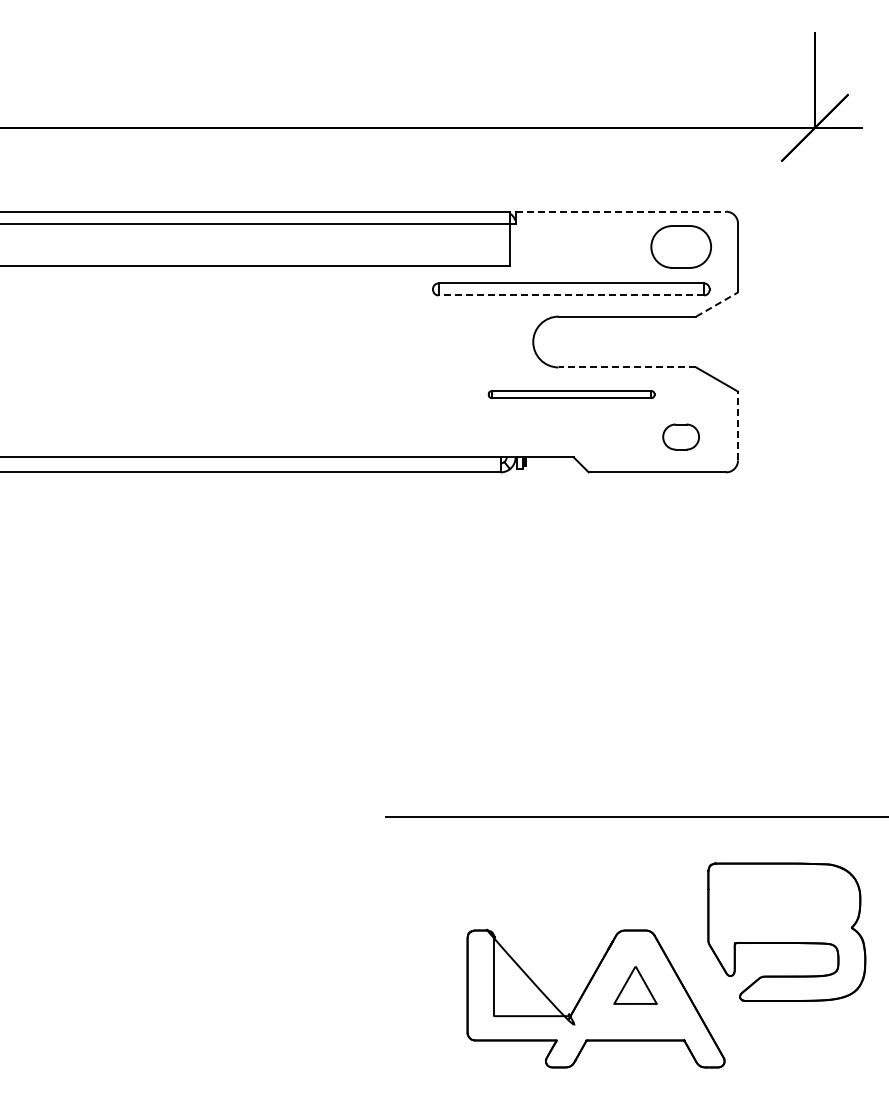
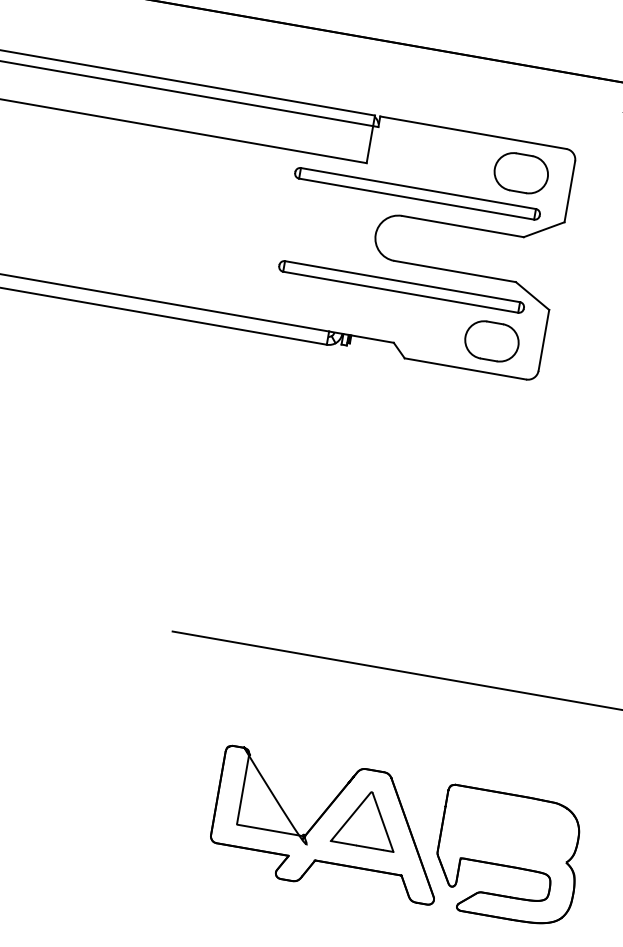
line: (621, 211) -> (473, 132), dashed -> solid
line: (571, 295) -> (416, 199), dashed -> solid
line: (717, 304) -> (544, 229), dashed -> solid
line: (627, 367) -> (455, 271), dashed -> solid
part: (571, 394) -> (401, 286), size x1.67
line: (738, 425) -> (544, 339), dashed -> solid
part: (680, 436) -> (491, 340), size x1.67
part: (786, 931) -> (508, 855), moved
part: (635, 985) -> (366, 819), size x1.67

